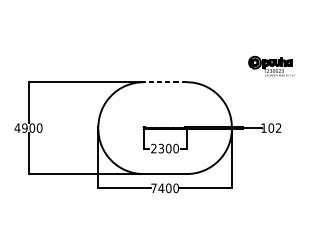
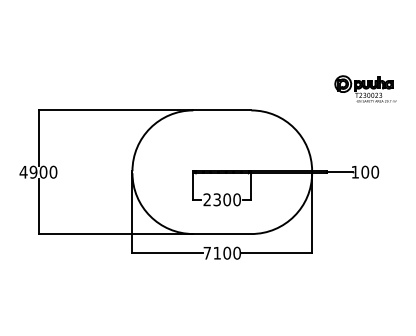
line: (164, 82) -> (221, 110), dashed -> solid
text: (278, 127) -> (375, 171), 102 -> 100
text: (161, 188) -> (217, 253), 7400 -> 7100

